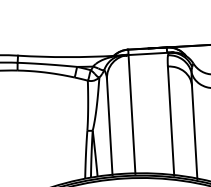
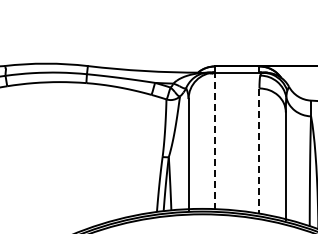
line: (132, 114) -> (215, 141), solid -> dashed
line: (171, 121) -> (259, 151), solid -> dashed

